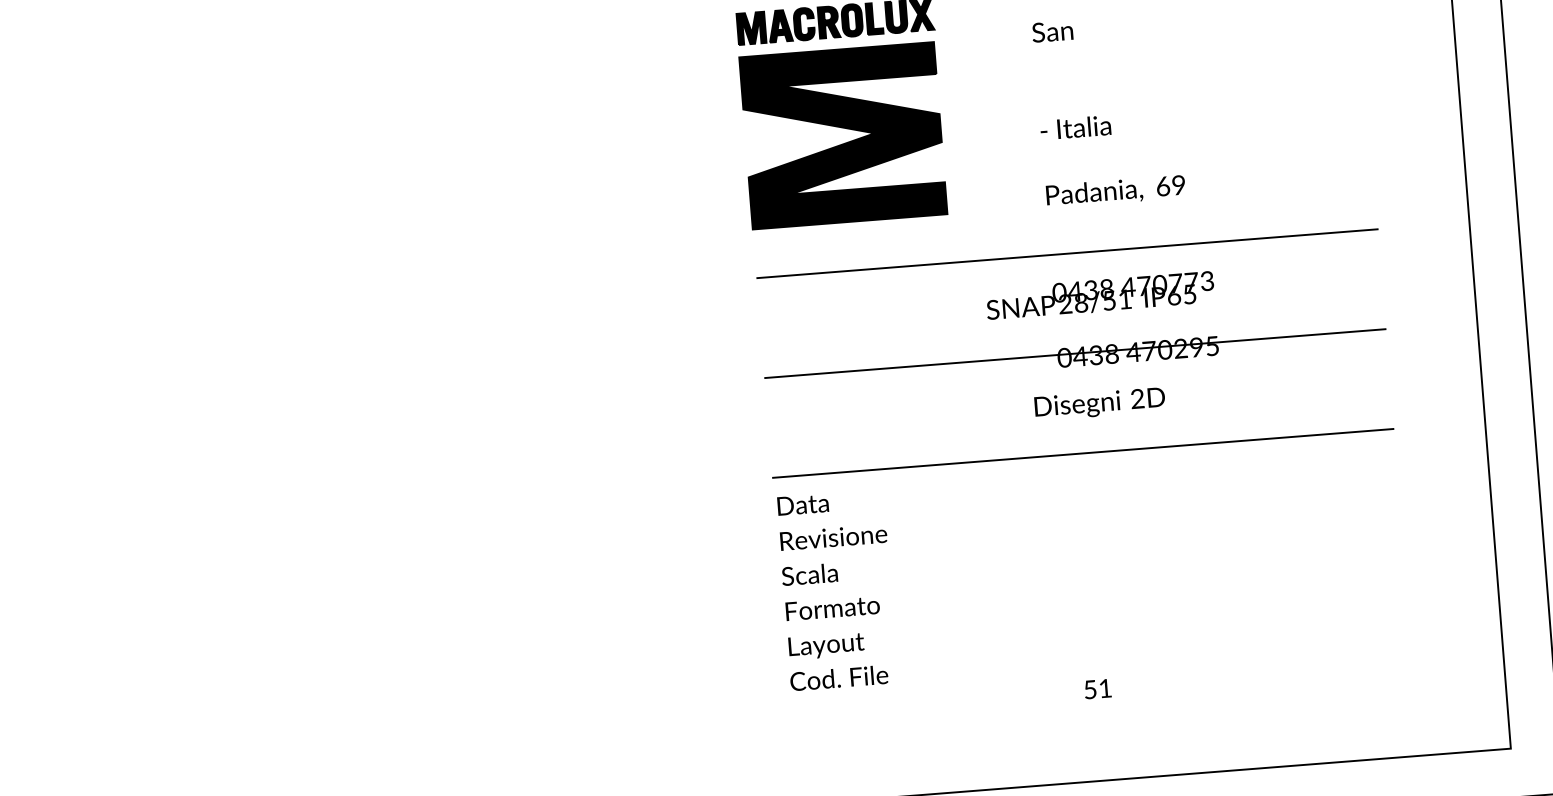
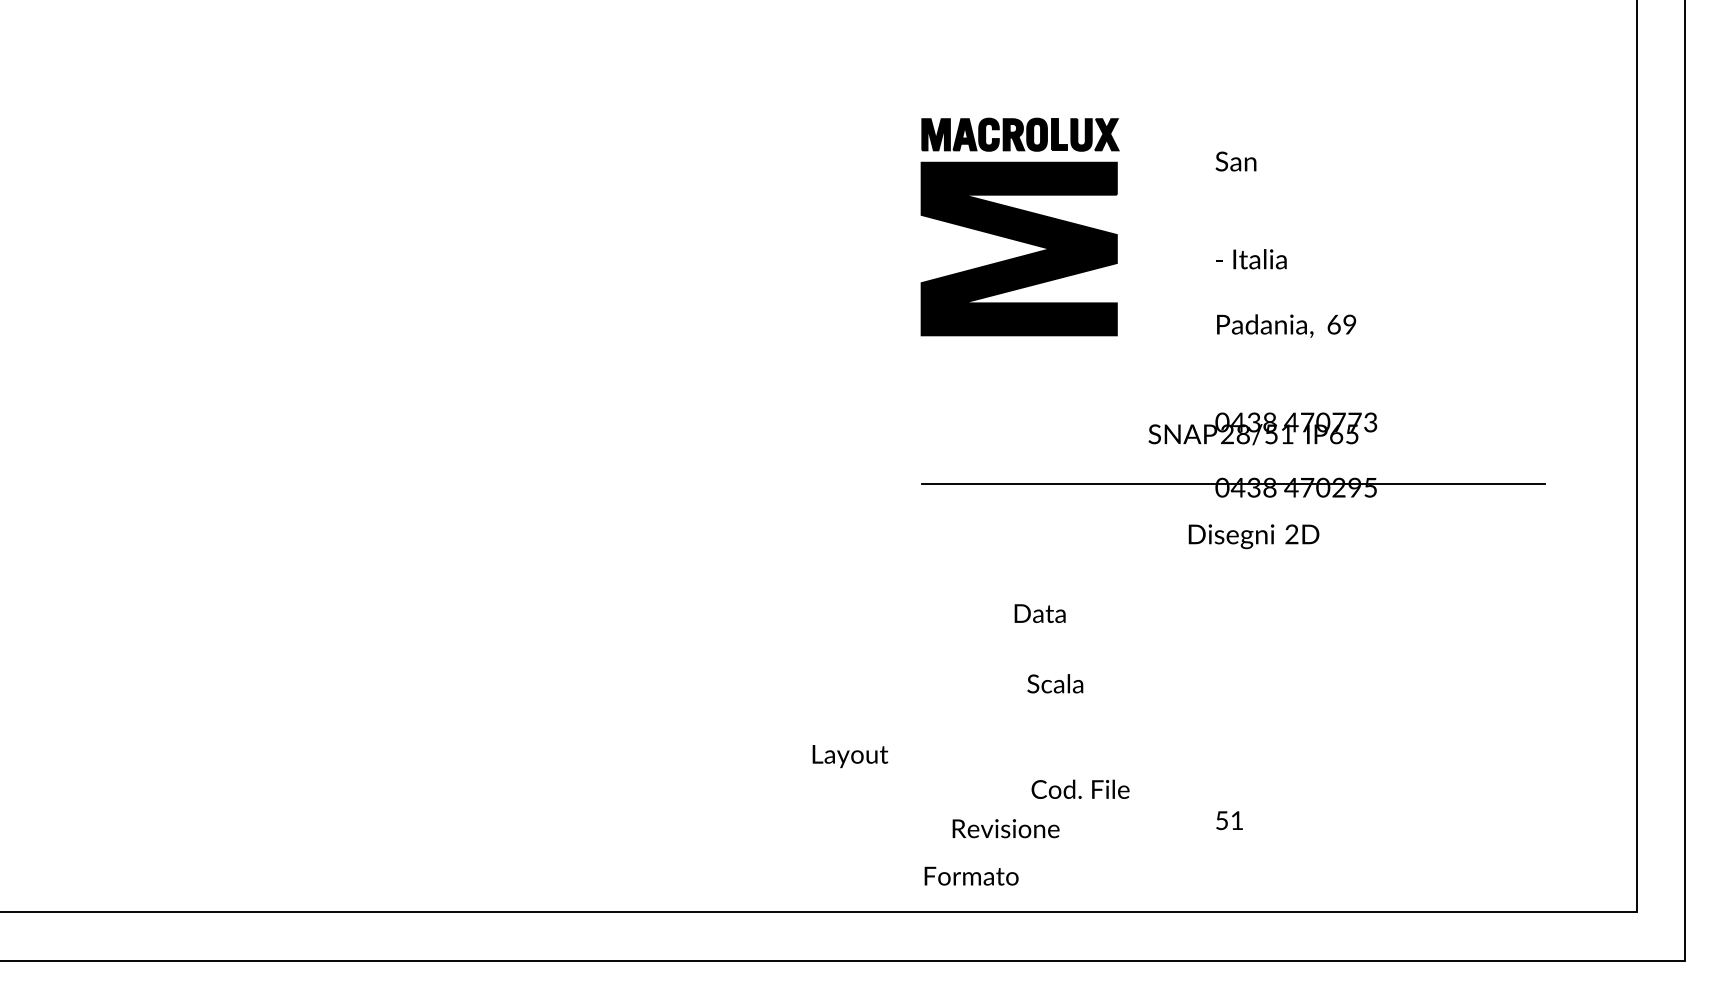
line: (1067, 254) -> (1233, 384), removed
line: (1083, 453) -> (1233, 584), removed
text: (802, 504) -> (1039, 613), moved
text: (833, 537) -> (1005, 828), moved
text: (809, 574) -> (1055, 683), moved
text: (832, 607) -> (971, 875), moved
text: (826, 646) -> (850, 756), moved
text: (839, 677) -> (1080, 788), moved

